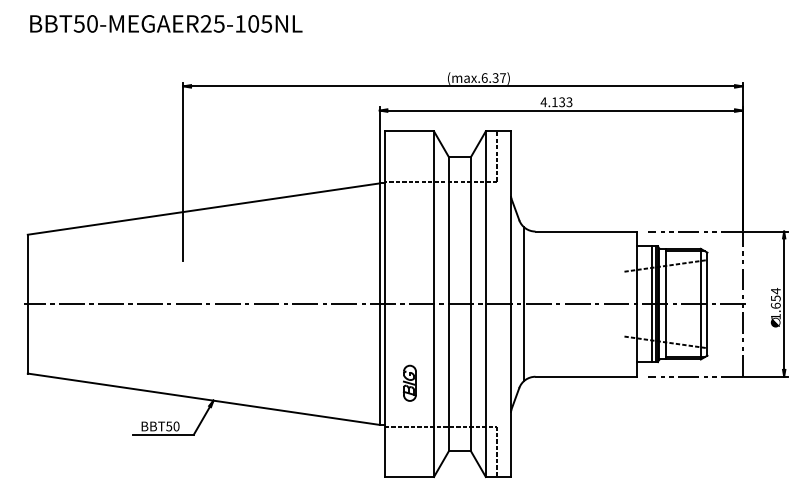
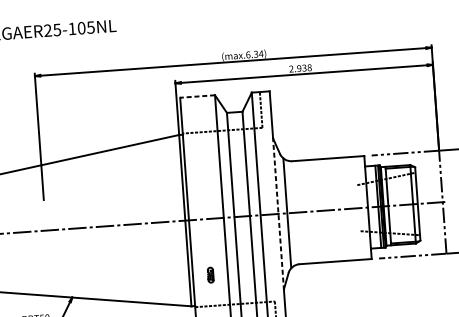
text: (502, 77) -> (260, 53), (max.6.37) -> (max.6.34)
text: (556, 102) -> (300, 68), 4.133 -> 2.938
line: (409, 131) -> (197, 96), solid -> dashed
line: (511, 304) -> (278, 214), solid -> dashed
part: (409, 382) -> (210, 274), size x0.6

